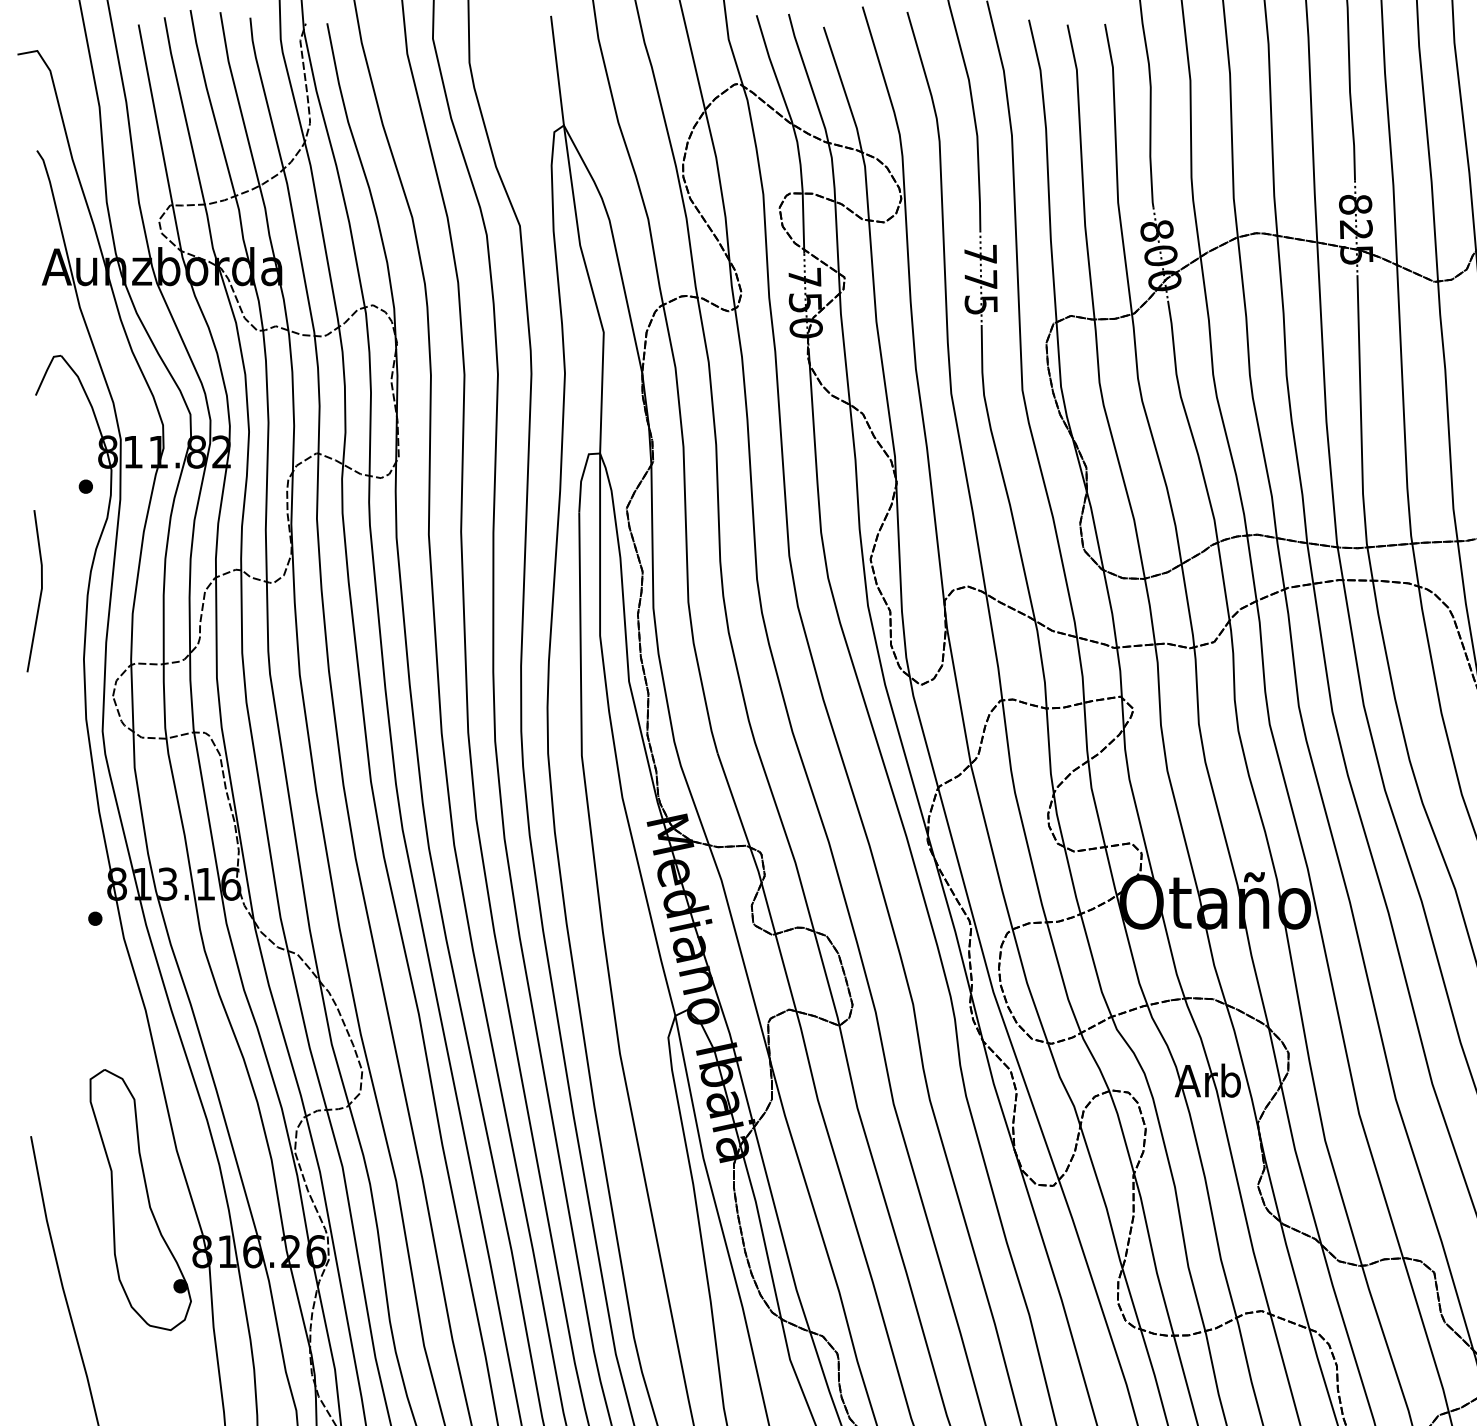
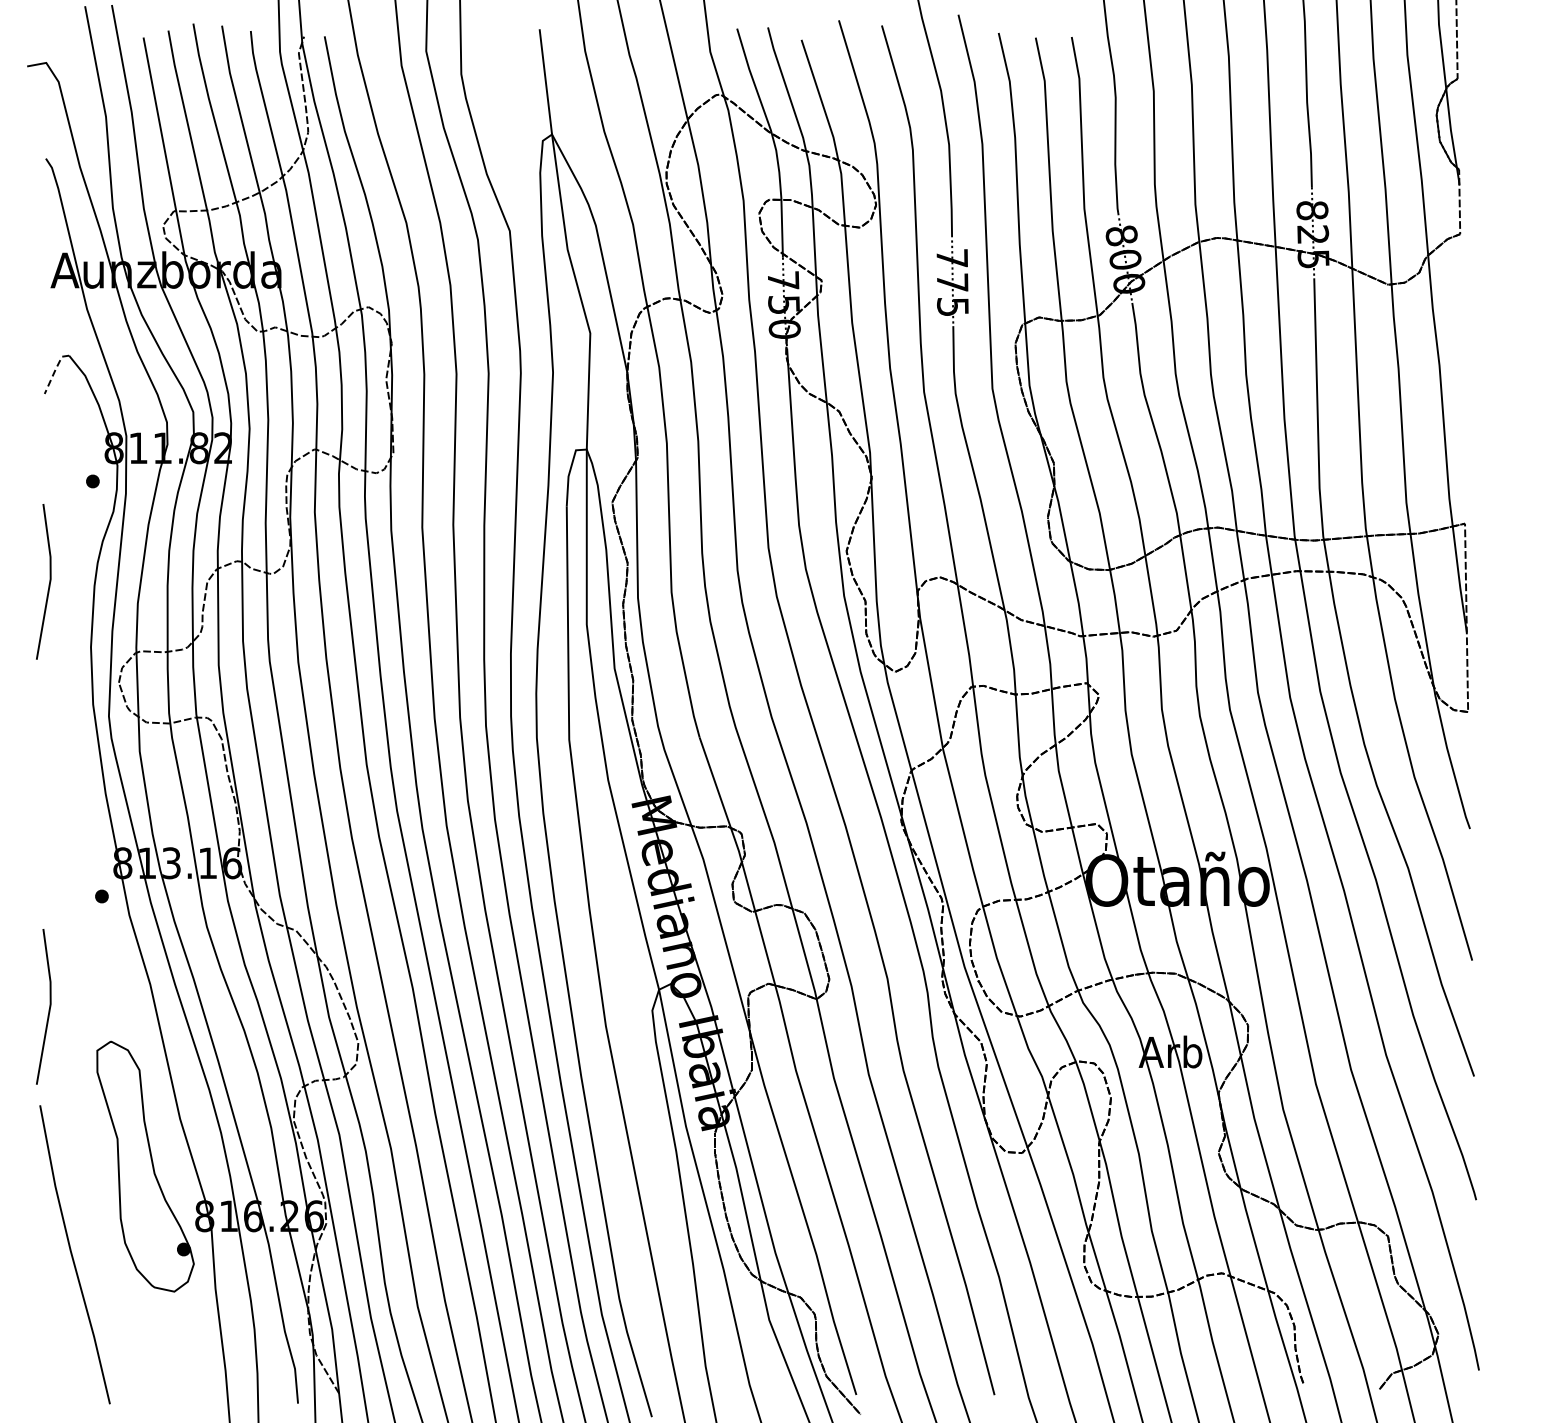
line: (46, 371) -> (55, 370), solid -> dashed
line: (39, 1036) -> (48, 1009), added

